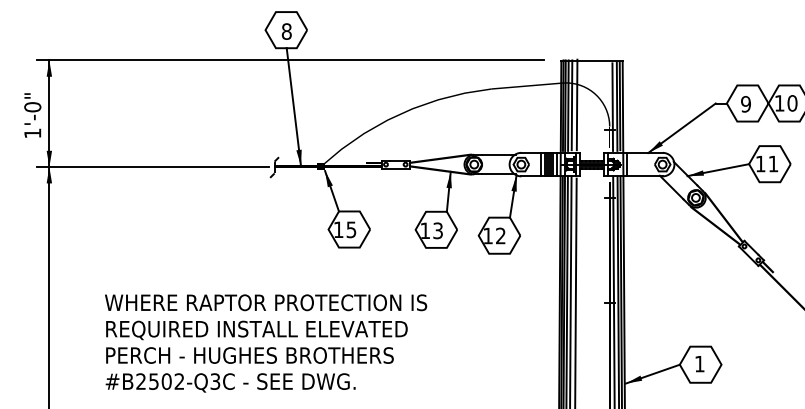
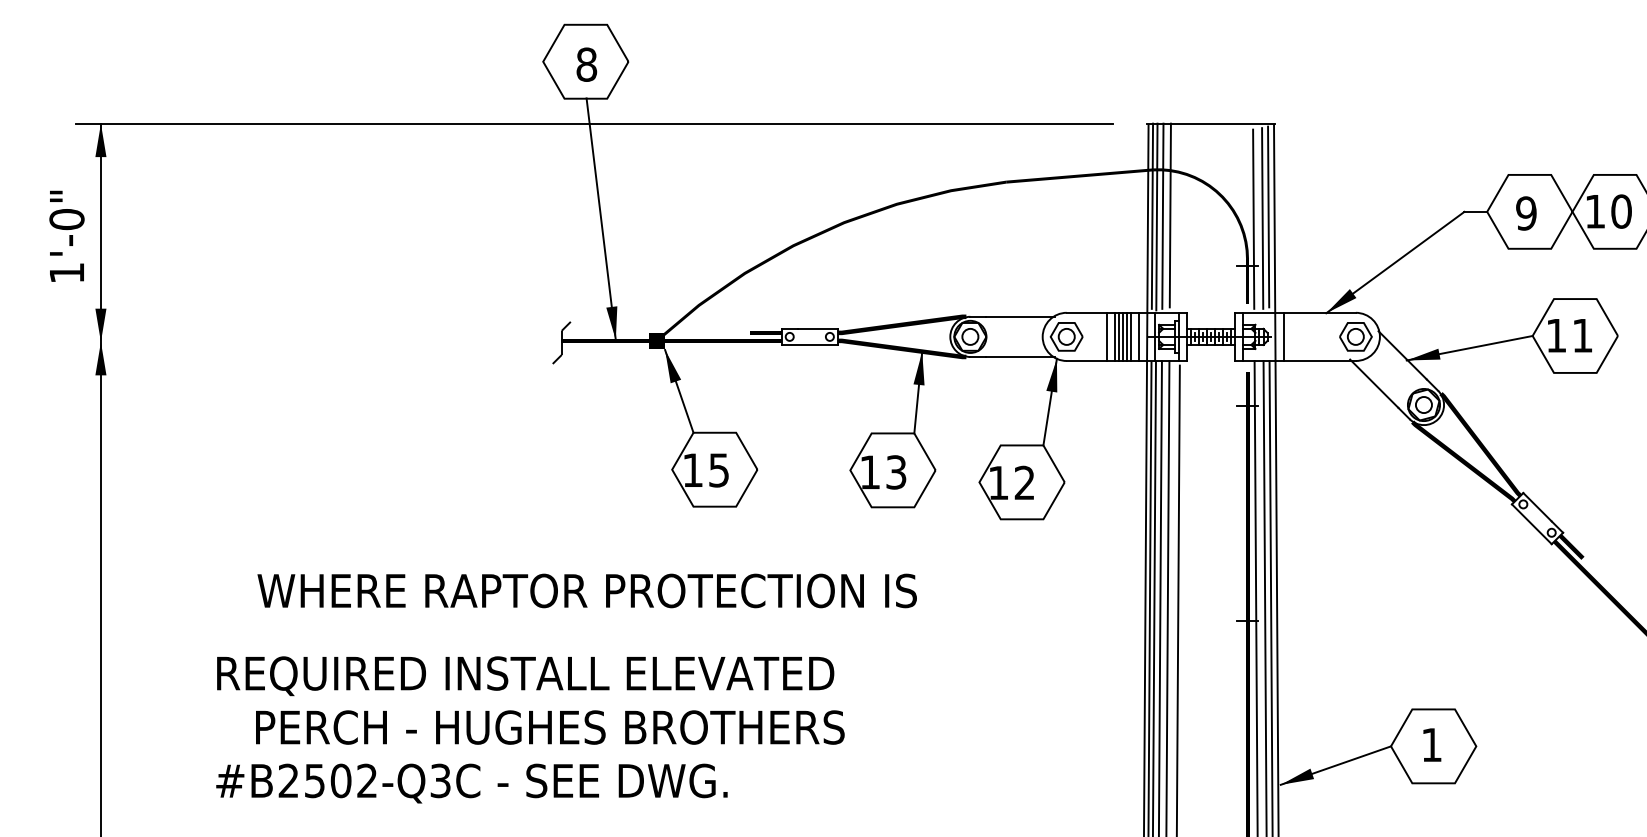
line: (576, 104) -> (1179, 213), removed
line: (152, 167) -> (311, 342), removed
text: (266, 302) -> (588, 590), moved
text: (249, 355) -> (549, 727), moved

